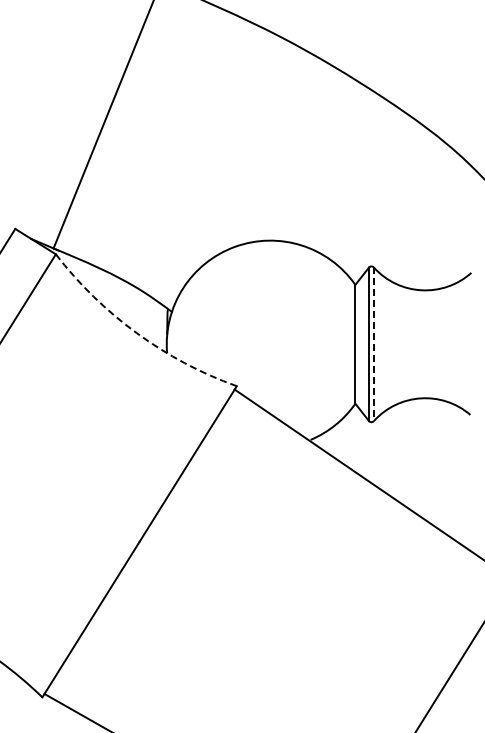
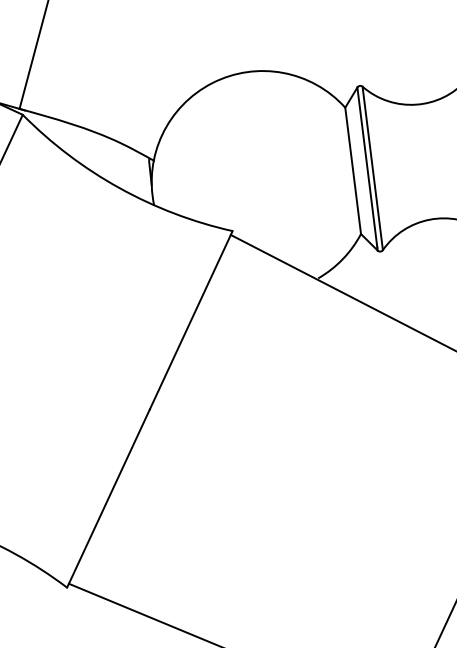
arc: (136, 333) -> (118, 188), dashed -> solid
line: (373, 344) -> (372, 168), dashed -> solid

